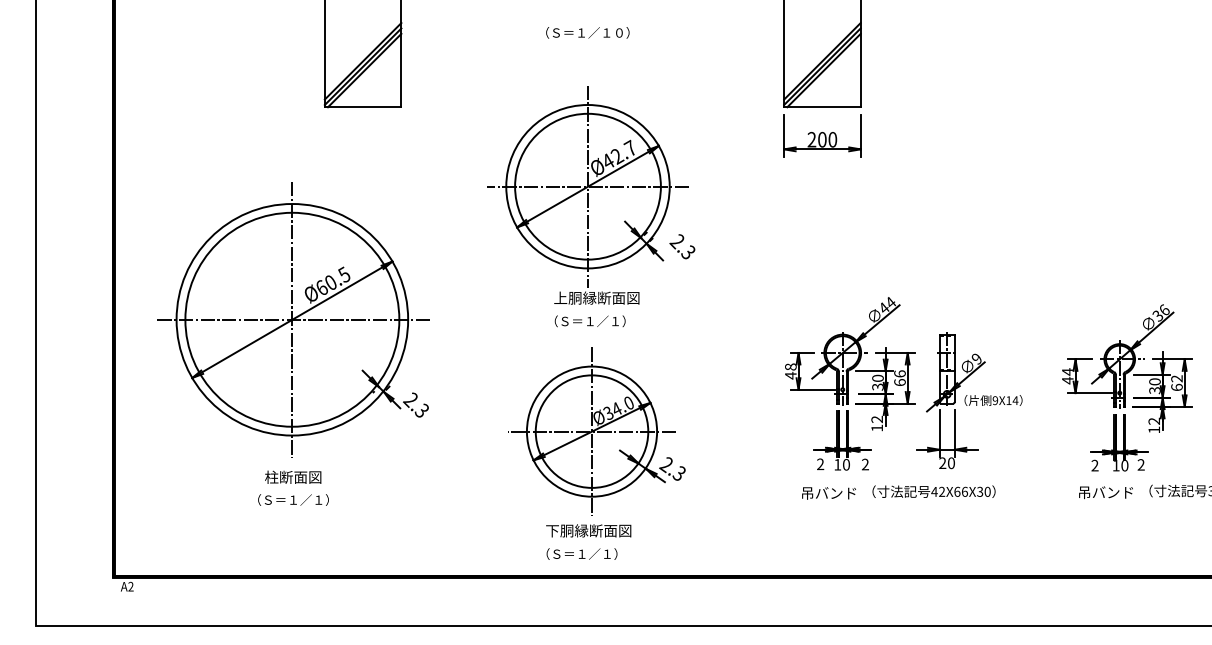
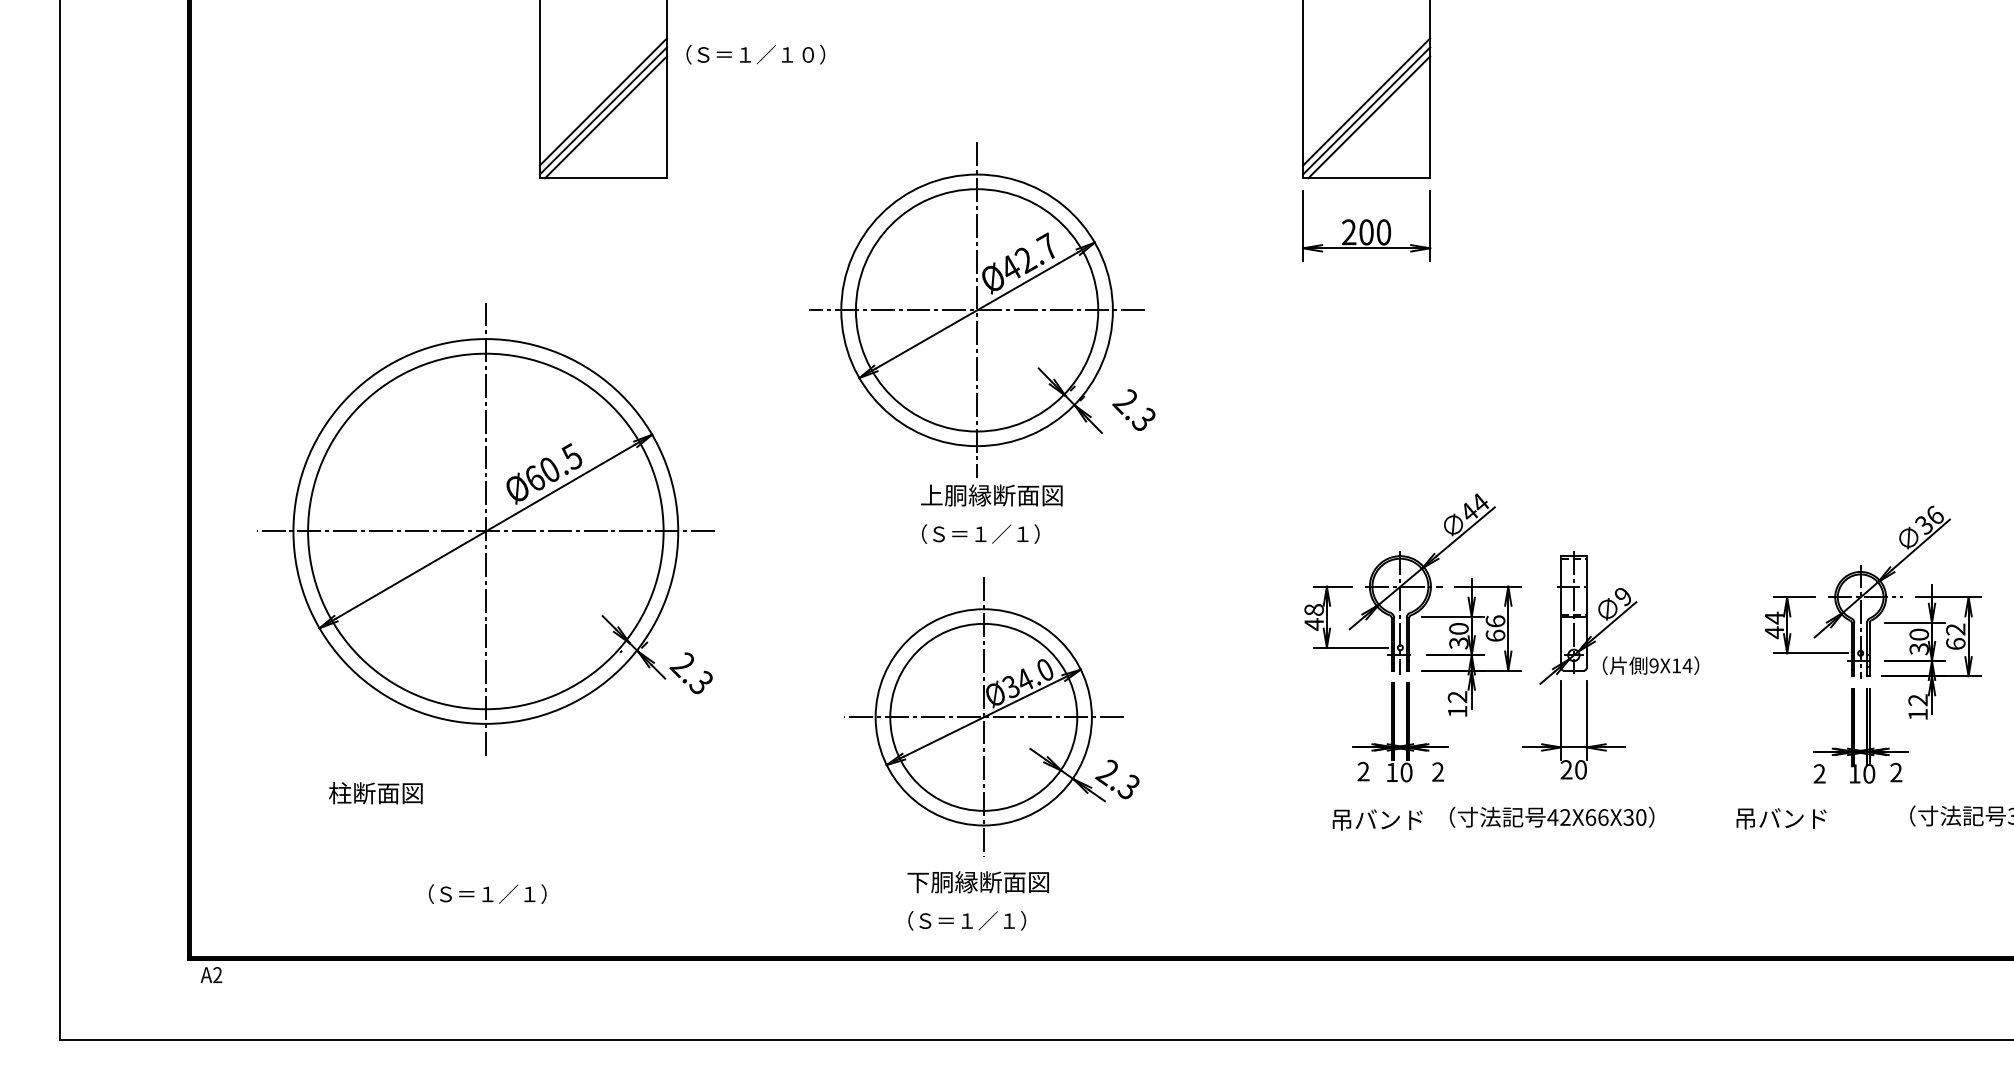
text: (587, 32) -> (755, 54), moved
text: (293, 476) -> (376, 791), moved
text: (1105, 492) -> (1780, 818), moved
text: (293, 499) -> (487, 893), moved

